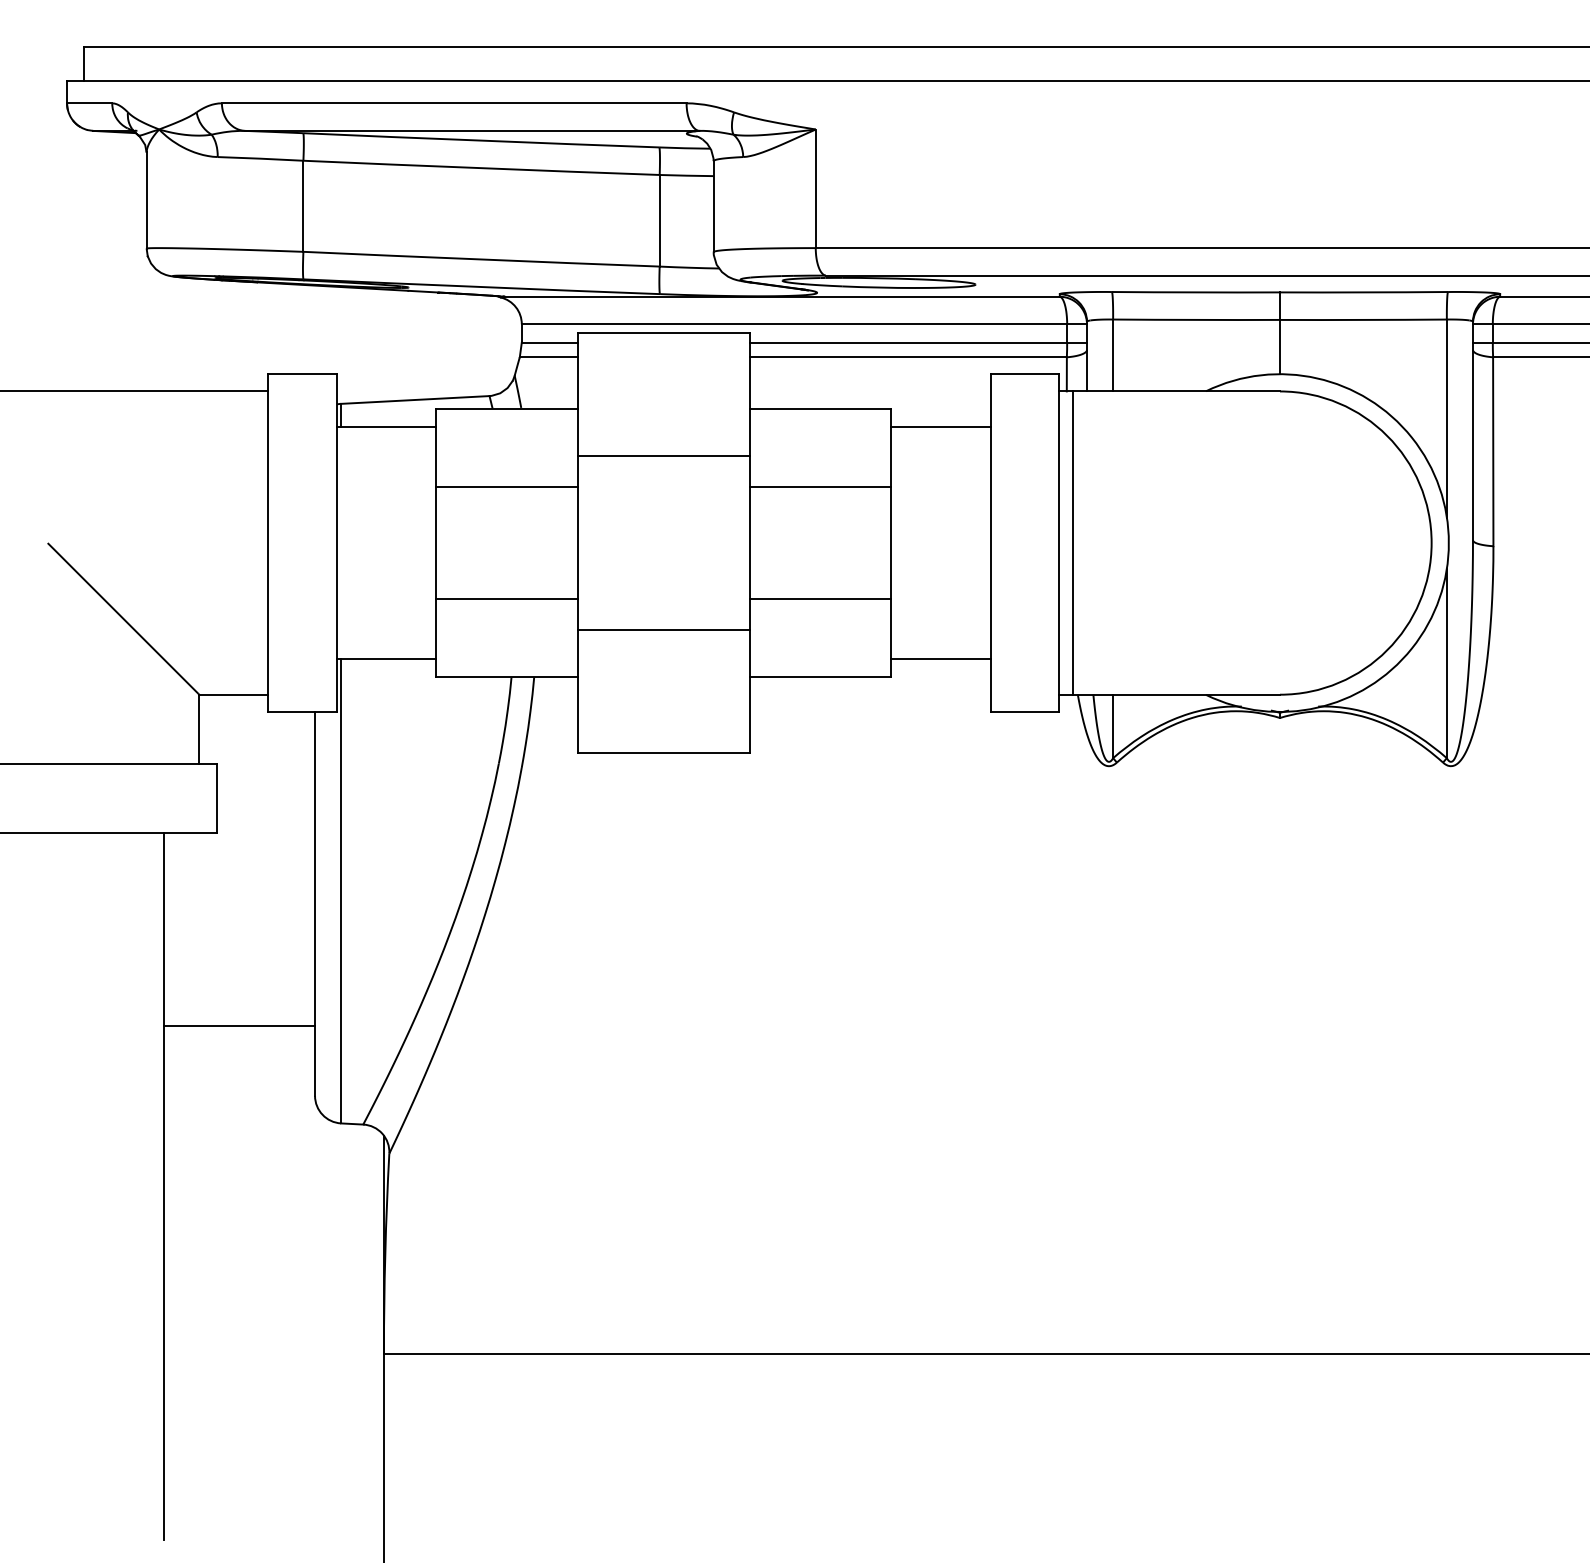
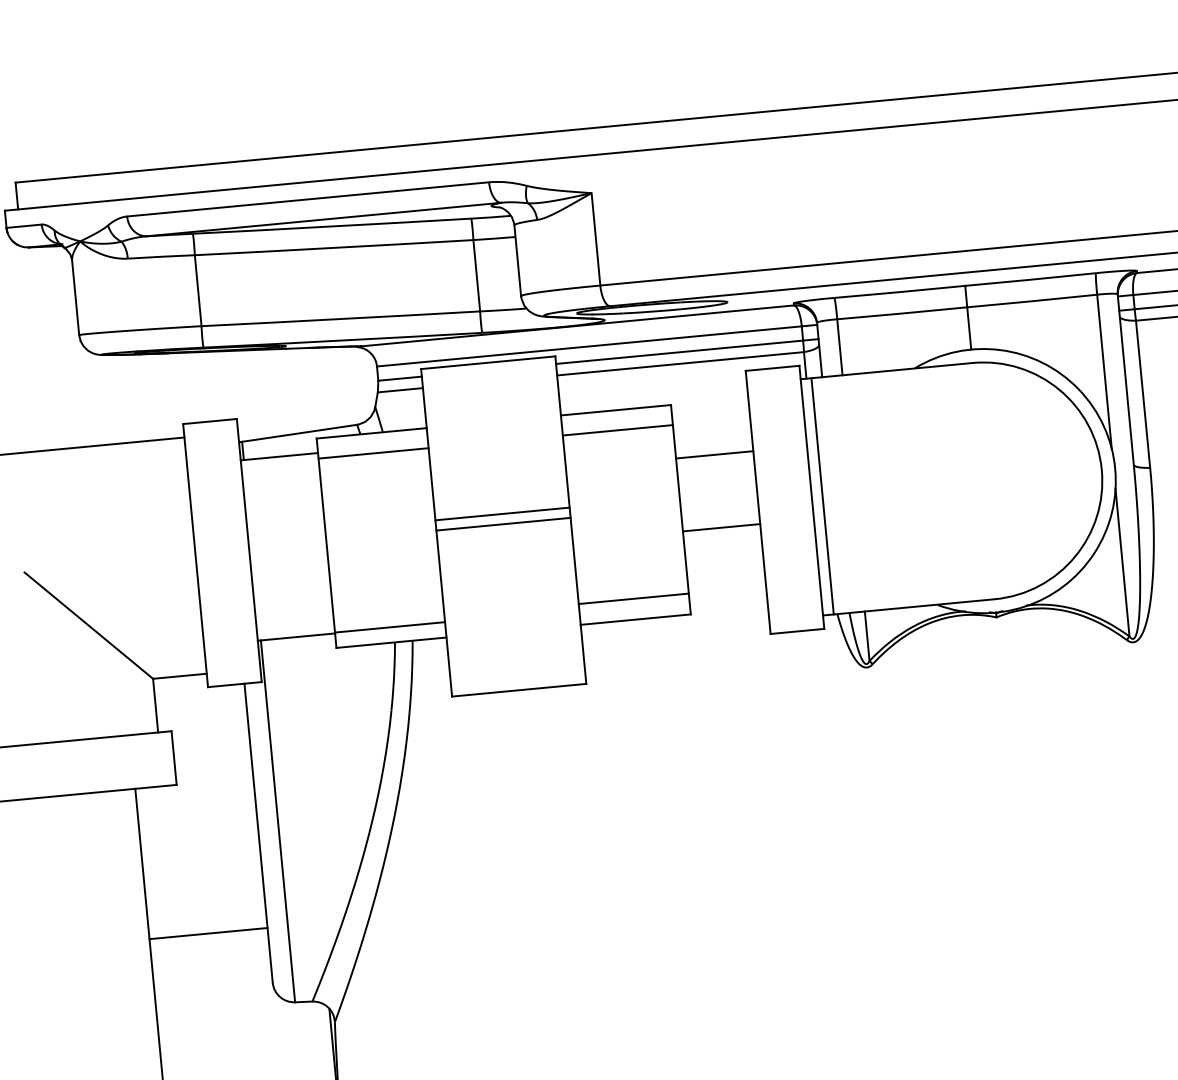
line: (940, 427) -> (714, 455), moved
line: (663, 456) -> (502, 514), moved
line: (506, 487) -> (373, 453), moved
line: (820, 487) -> (617, 430), moved
line: (506, 598) -> (389, 627), moved
line: (820, 598) -> (633, 598), moved
line: (663, 630) -> (503, 524), moved
line: (940, 658) -> (721, 527), moved

